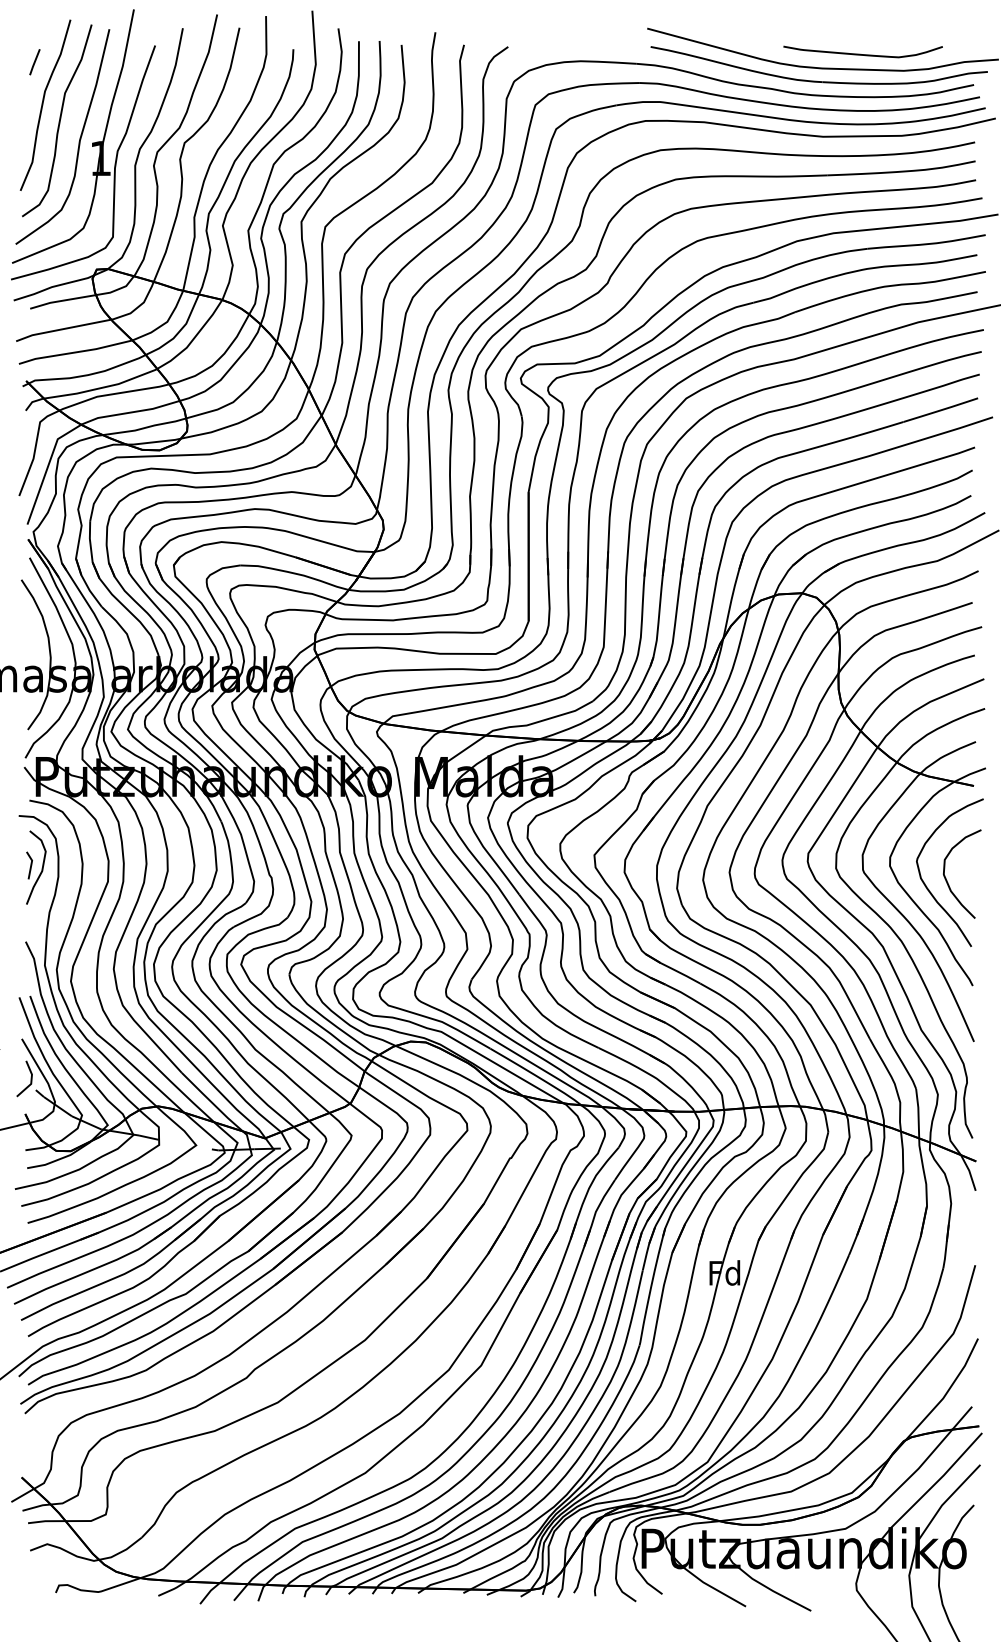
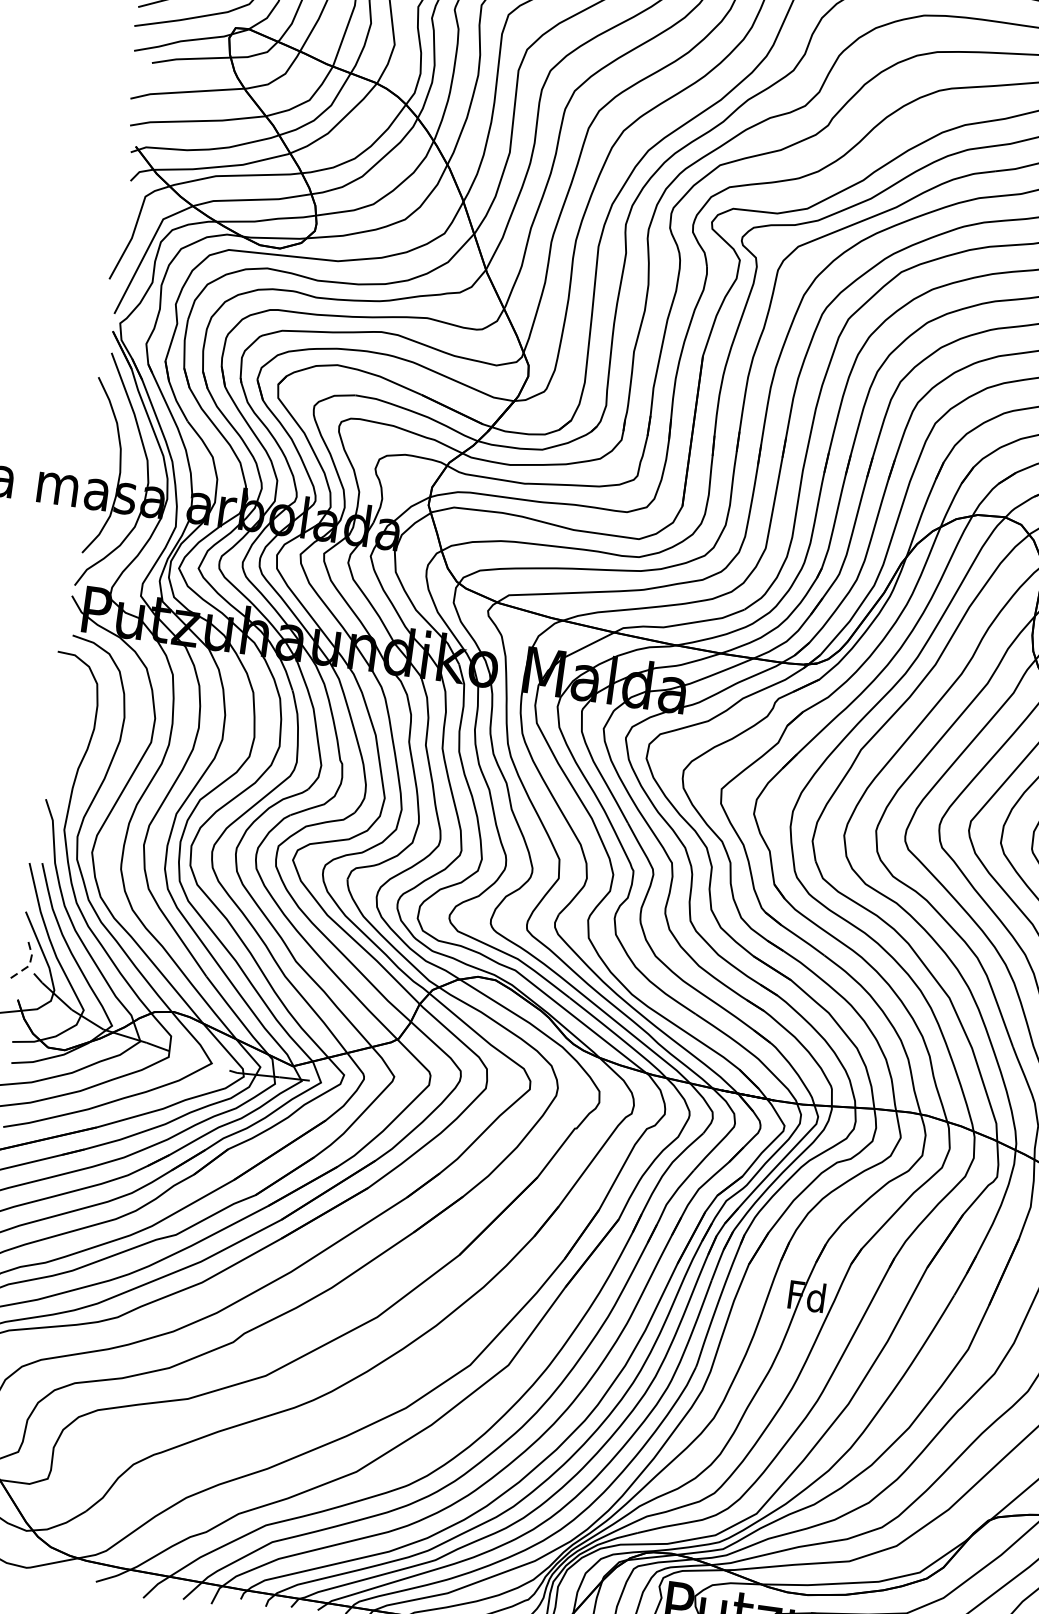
part: (36, 867) -> (70, 714), removed
line: (31, 1081) -> (30, 962), solid -> dashed

